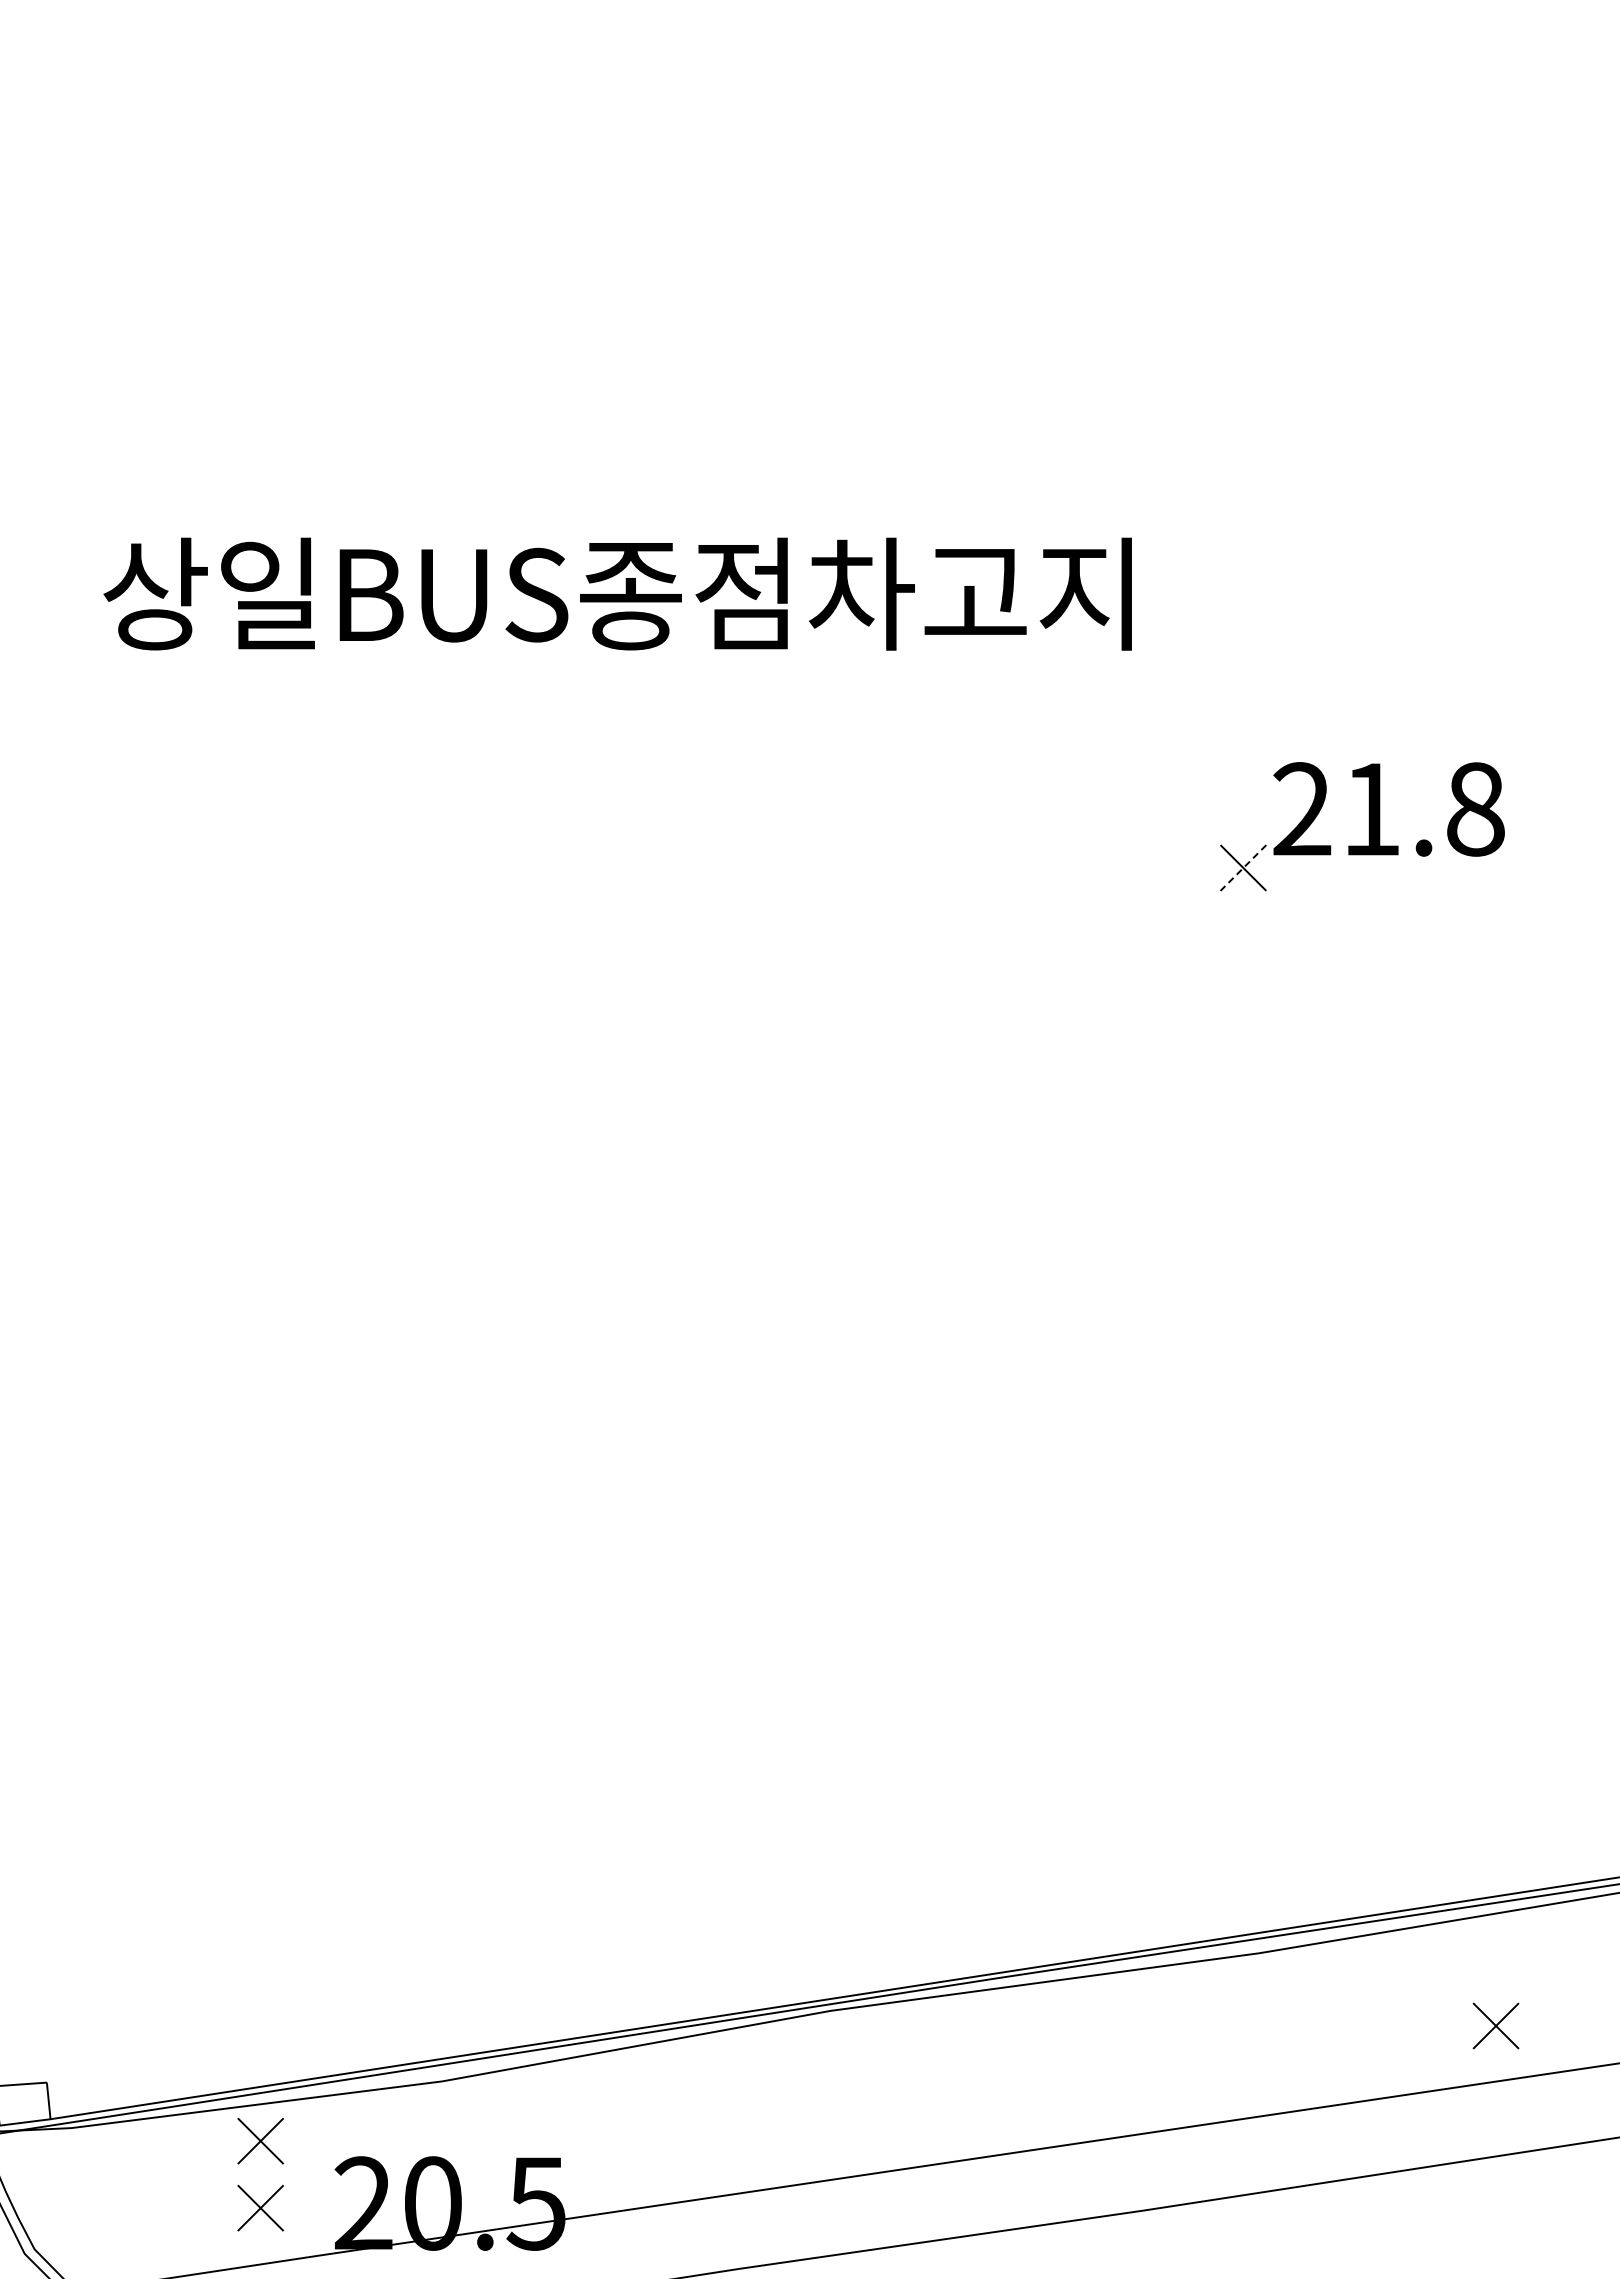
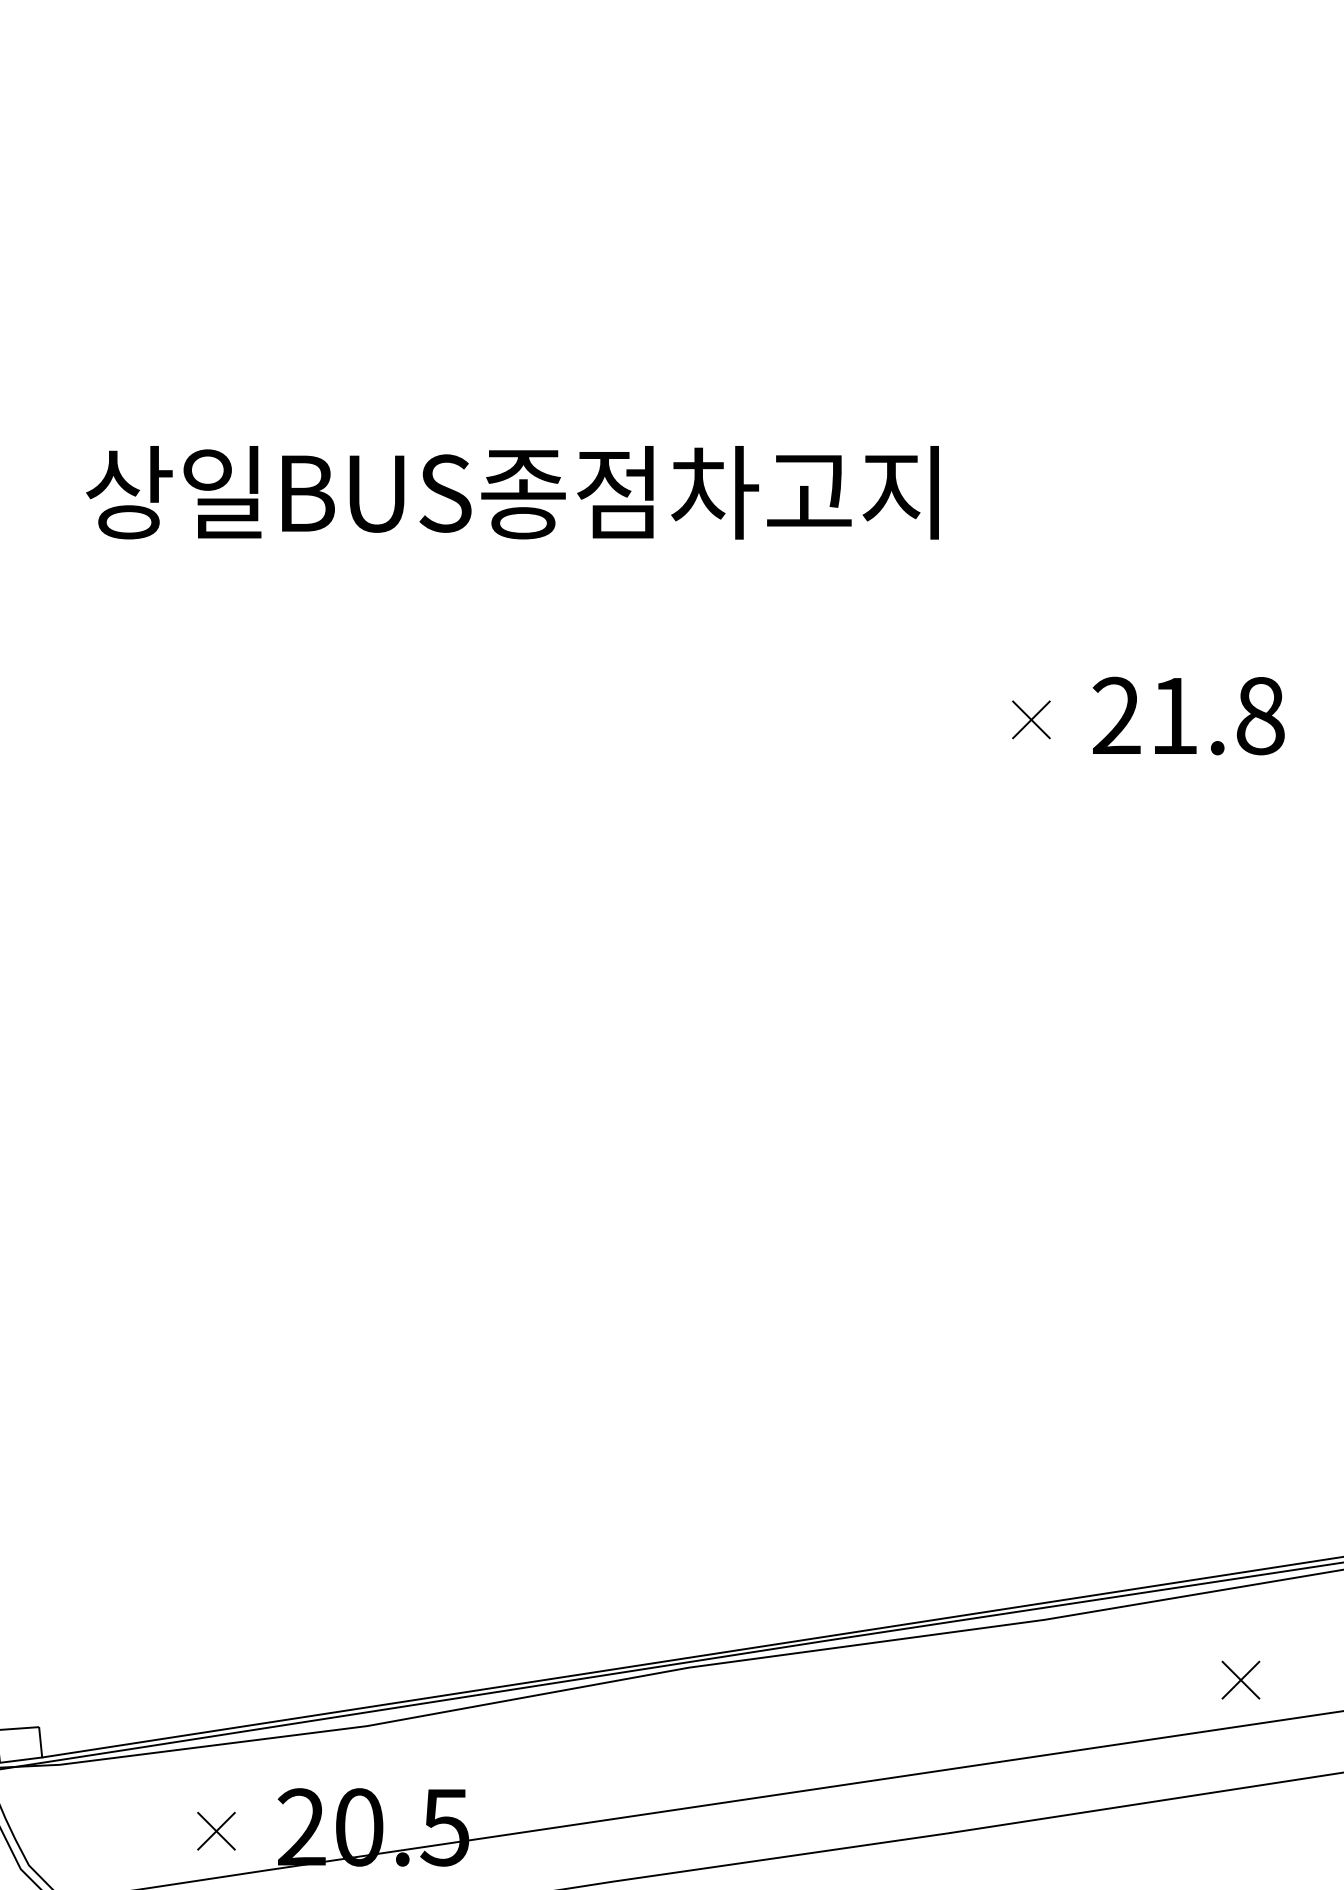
text: (1388, 809) -> (1188, 716), moved
line: (1243, 868) -> (1031, 720), dashed -> solid
part: (260, 2140) -> (216, 1775), removed

